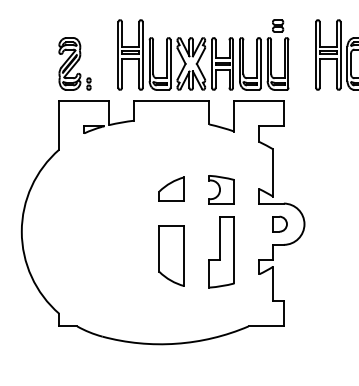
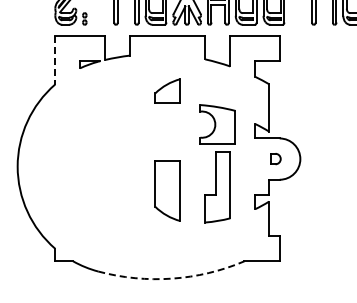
line: (59, 125) -> (55, 60), solid -> dashed
part: (171, 188) -> (167, 90), moved
part: (221, 189) -> (217, 124), size x1.4
part: (279, 223) -> (275, 158), size x0.7
arc: (176, 343) -> (172, 278), solid -> dashed

